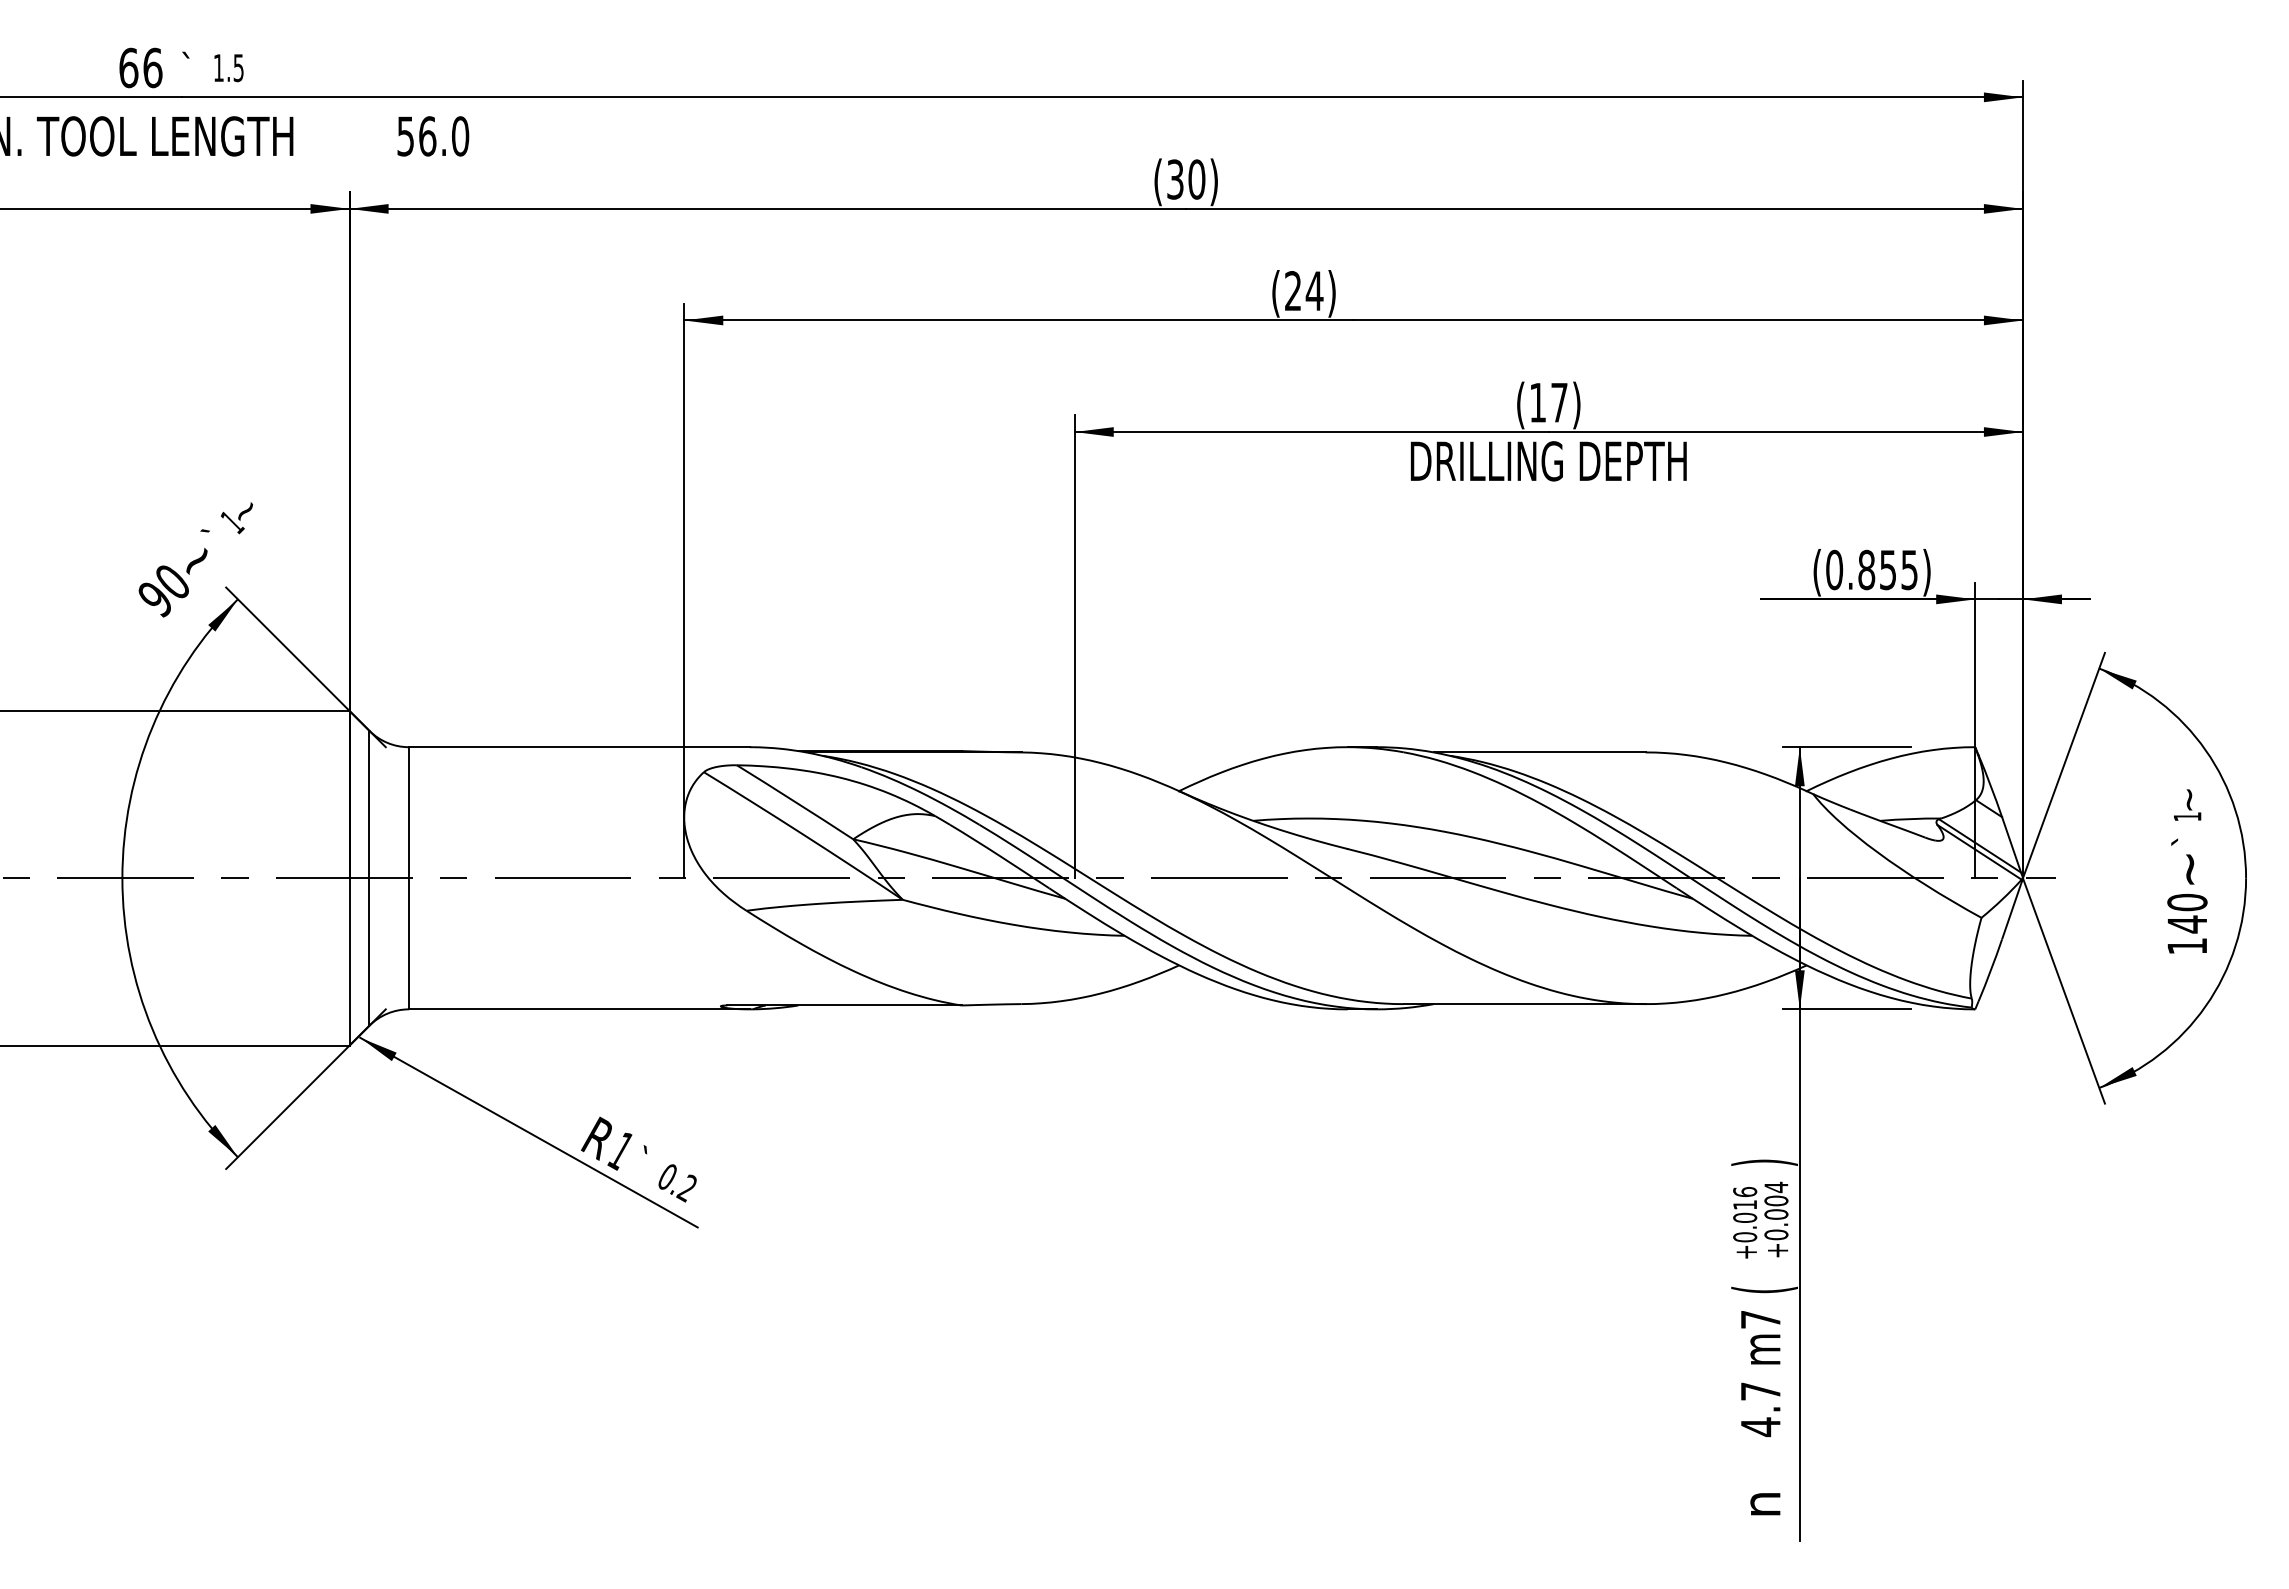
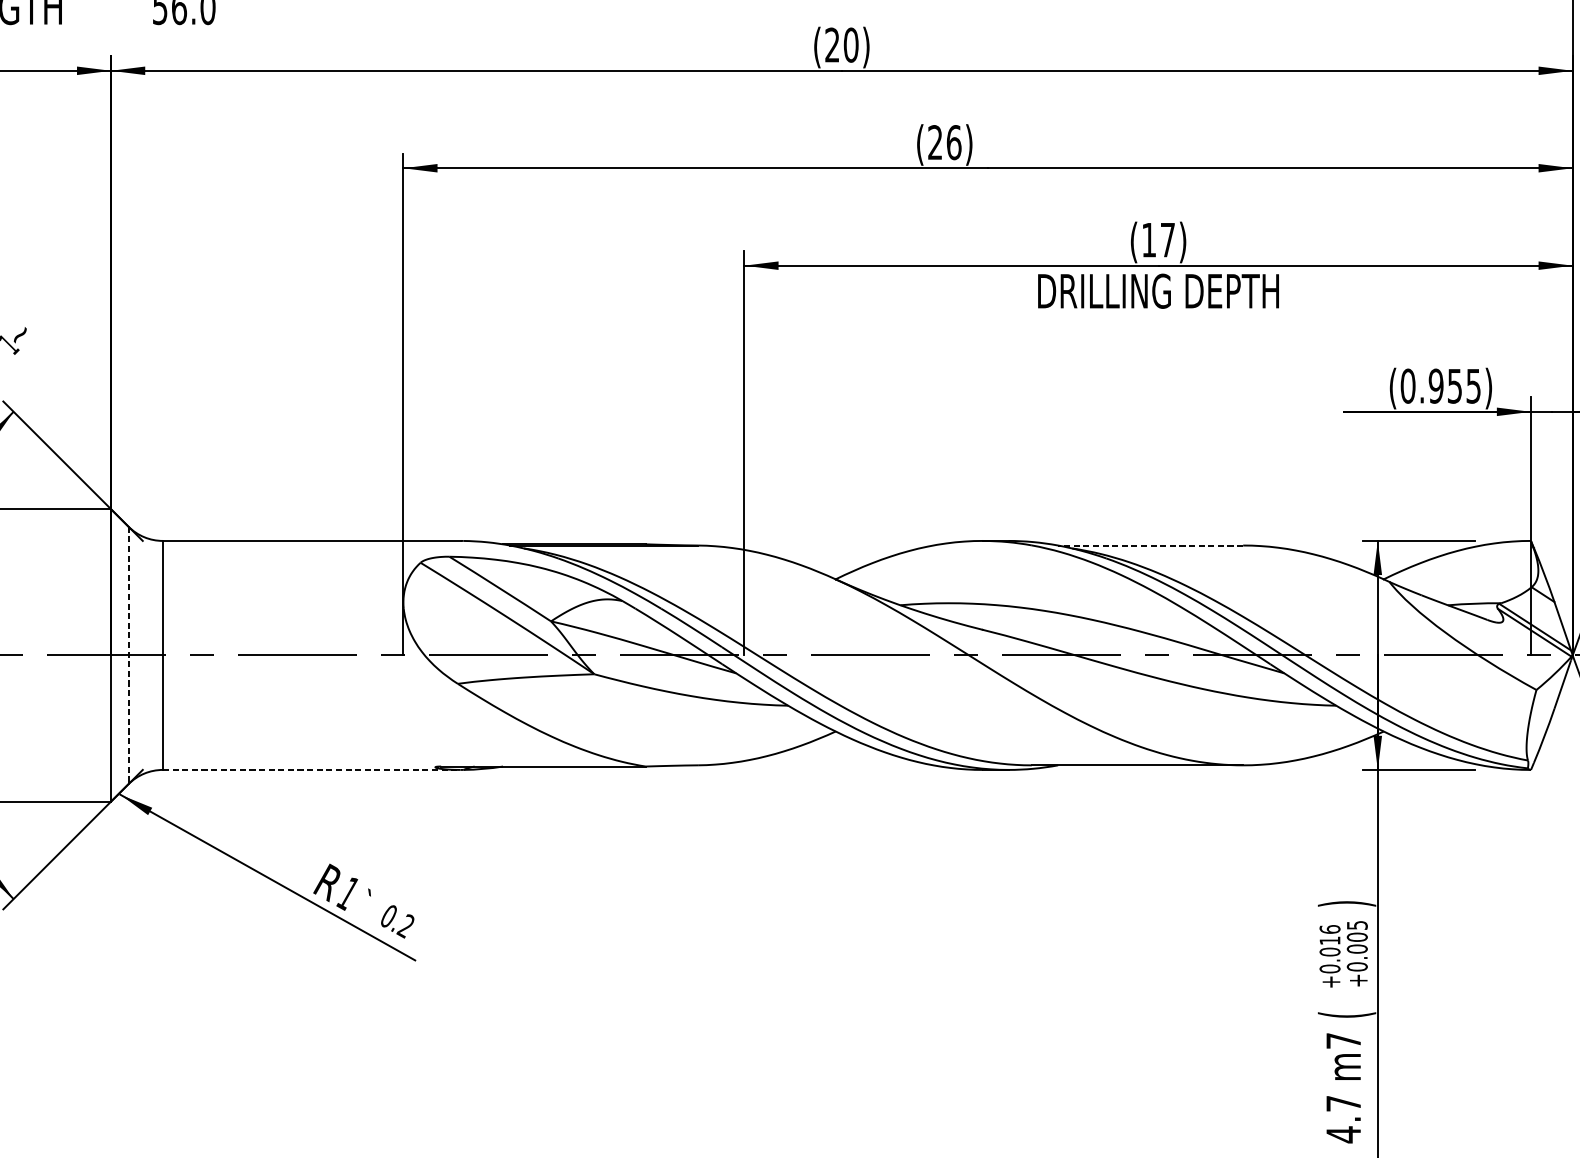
text: (1175, 179) -> (832, 45), (30) -> (20)
text: (1314, 291) -> (953, 142), (24) -> (26)
text: (1866, 570) -> (1436, 386), (0.855) -> (0.955)
line: (1539, 752) -> (1150, 545), solid -> dashed
line: (369, 878) -> (128, 655), solid -> dashed
line: (579, 1009) -> (311, 770), solid -> dashed
text: (1776, 1187) -> (1357, 925), +0.004 -> +0.005

